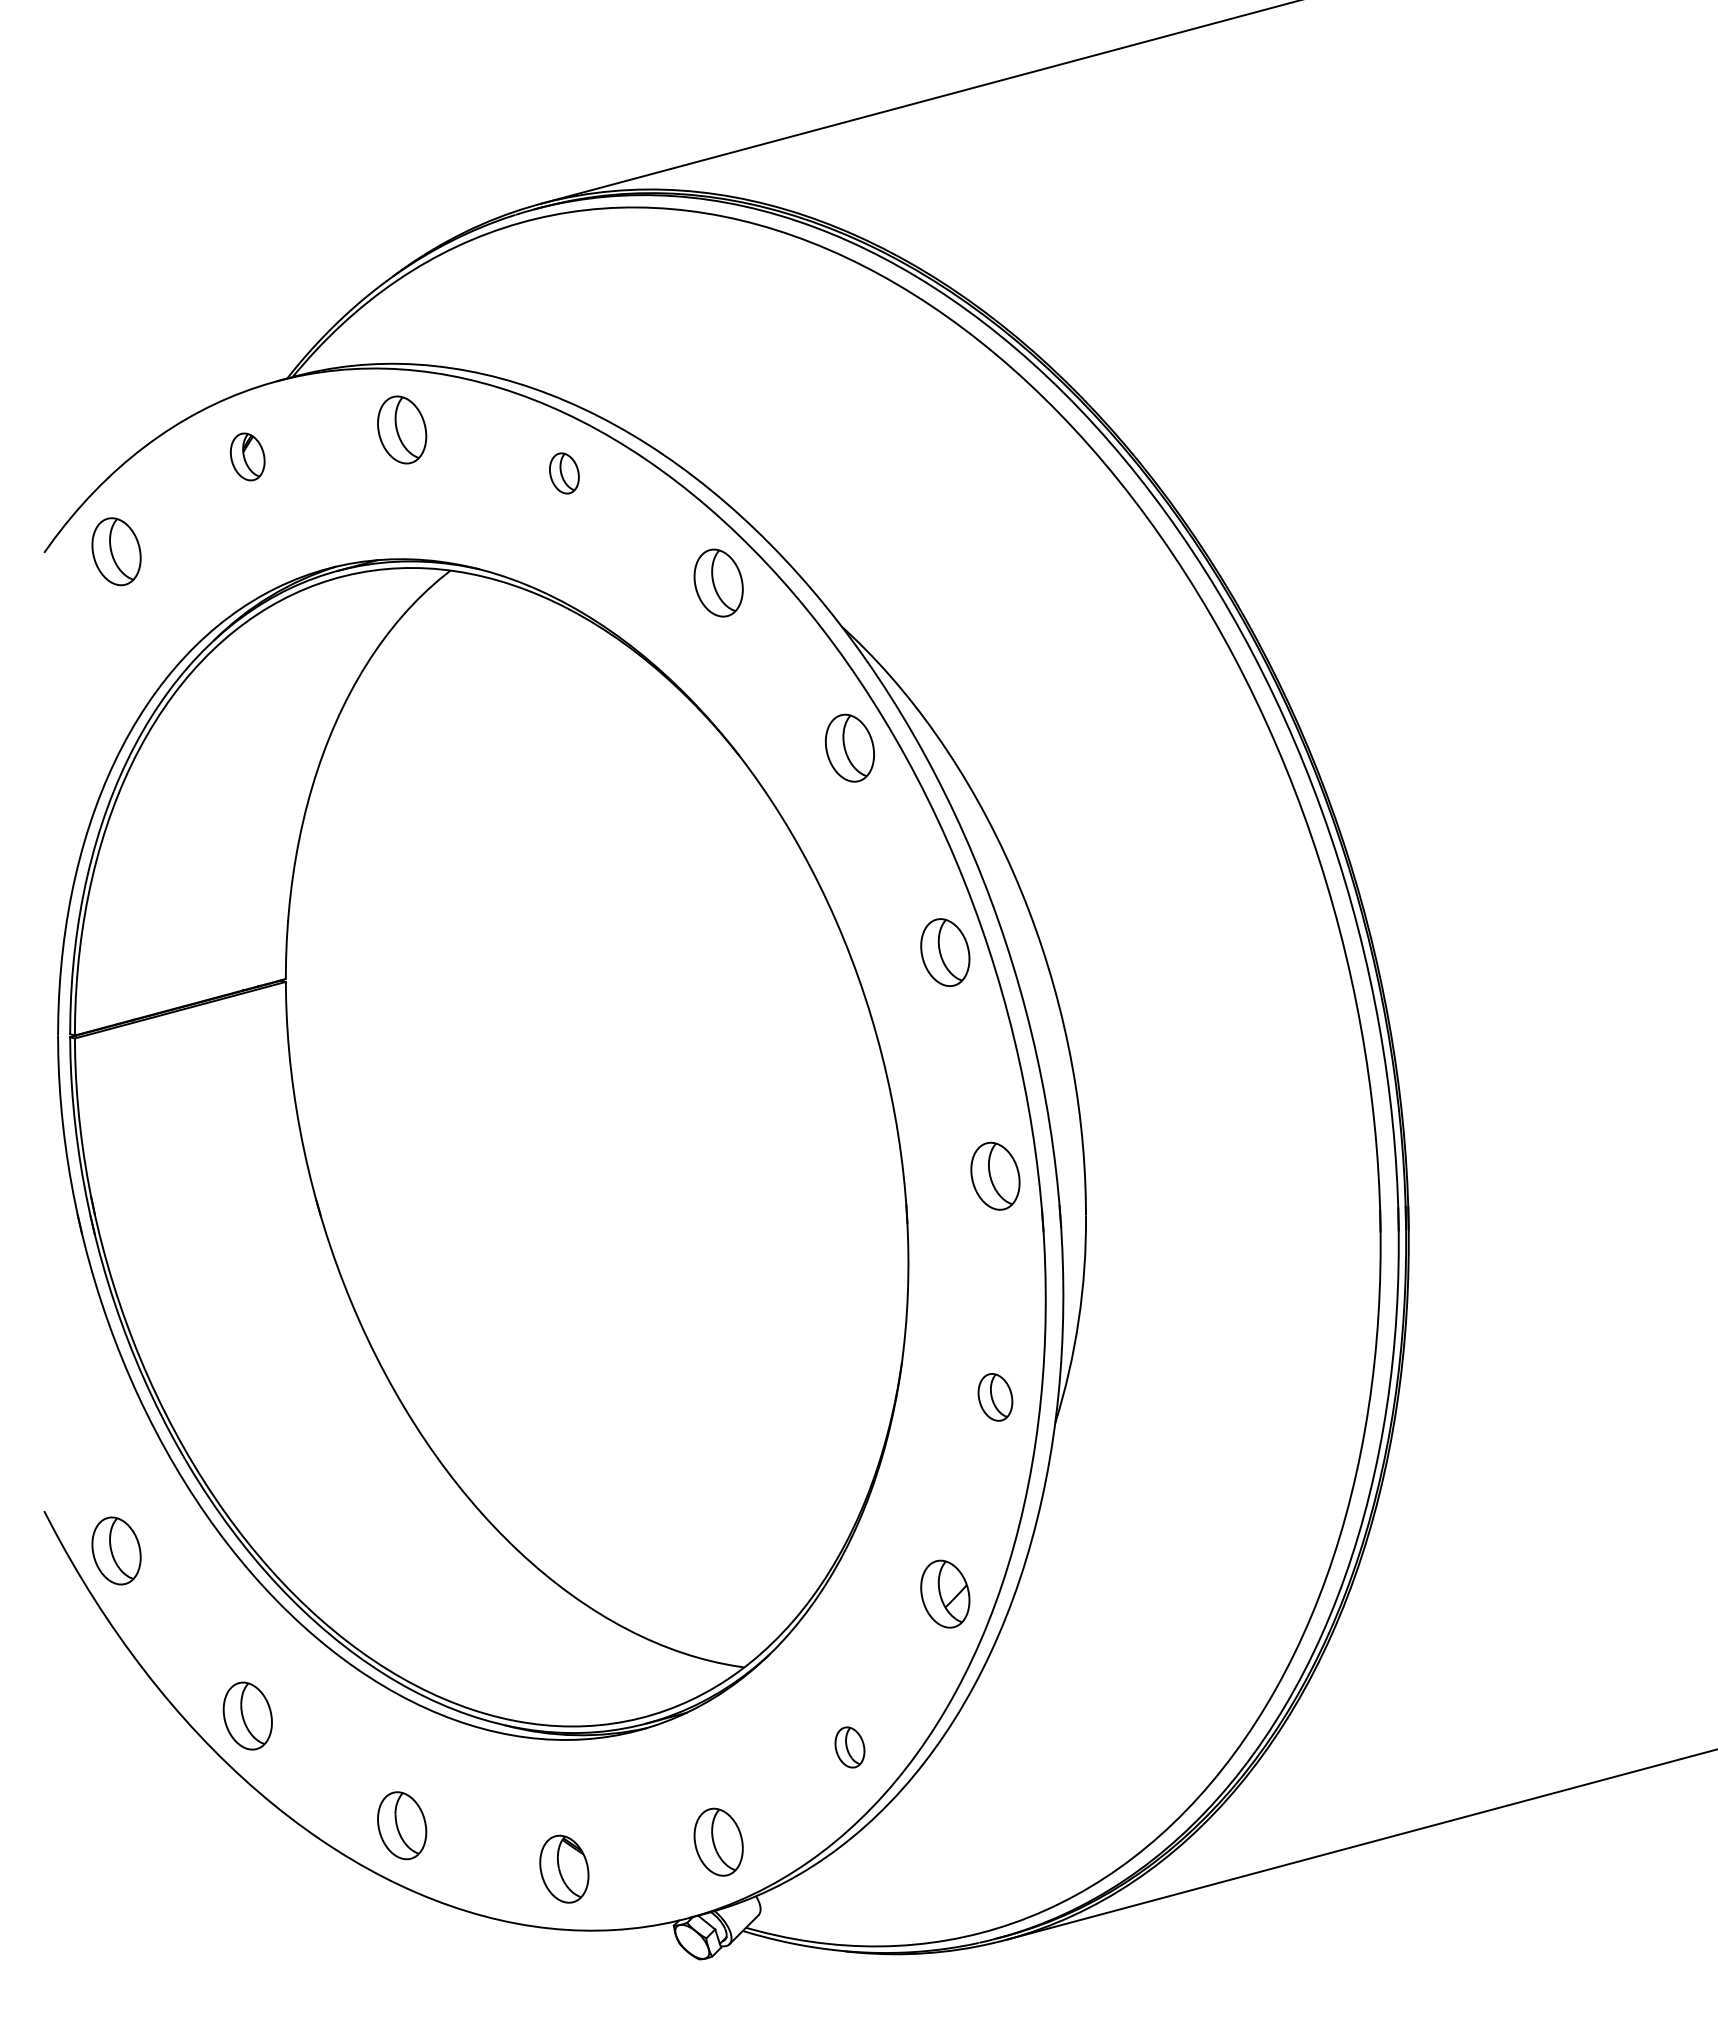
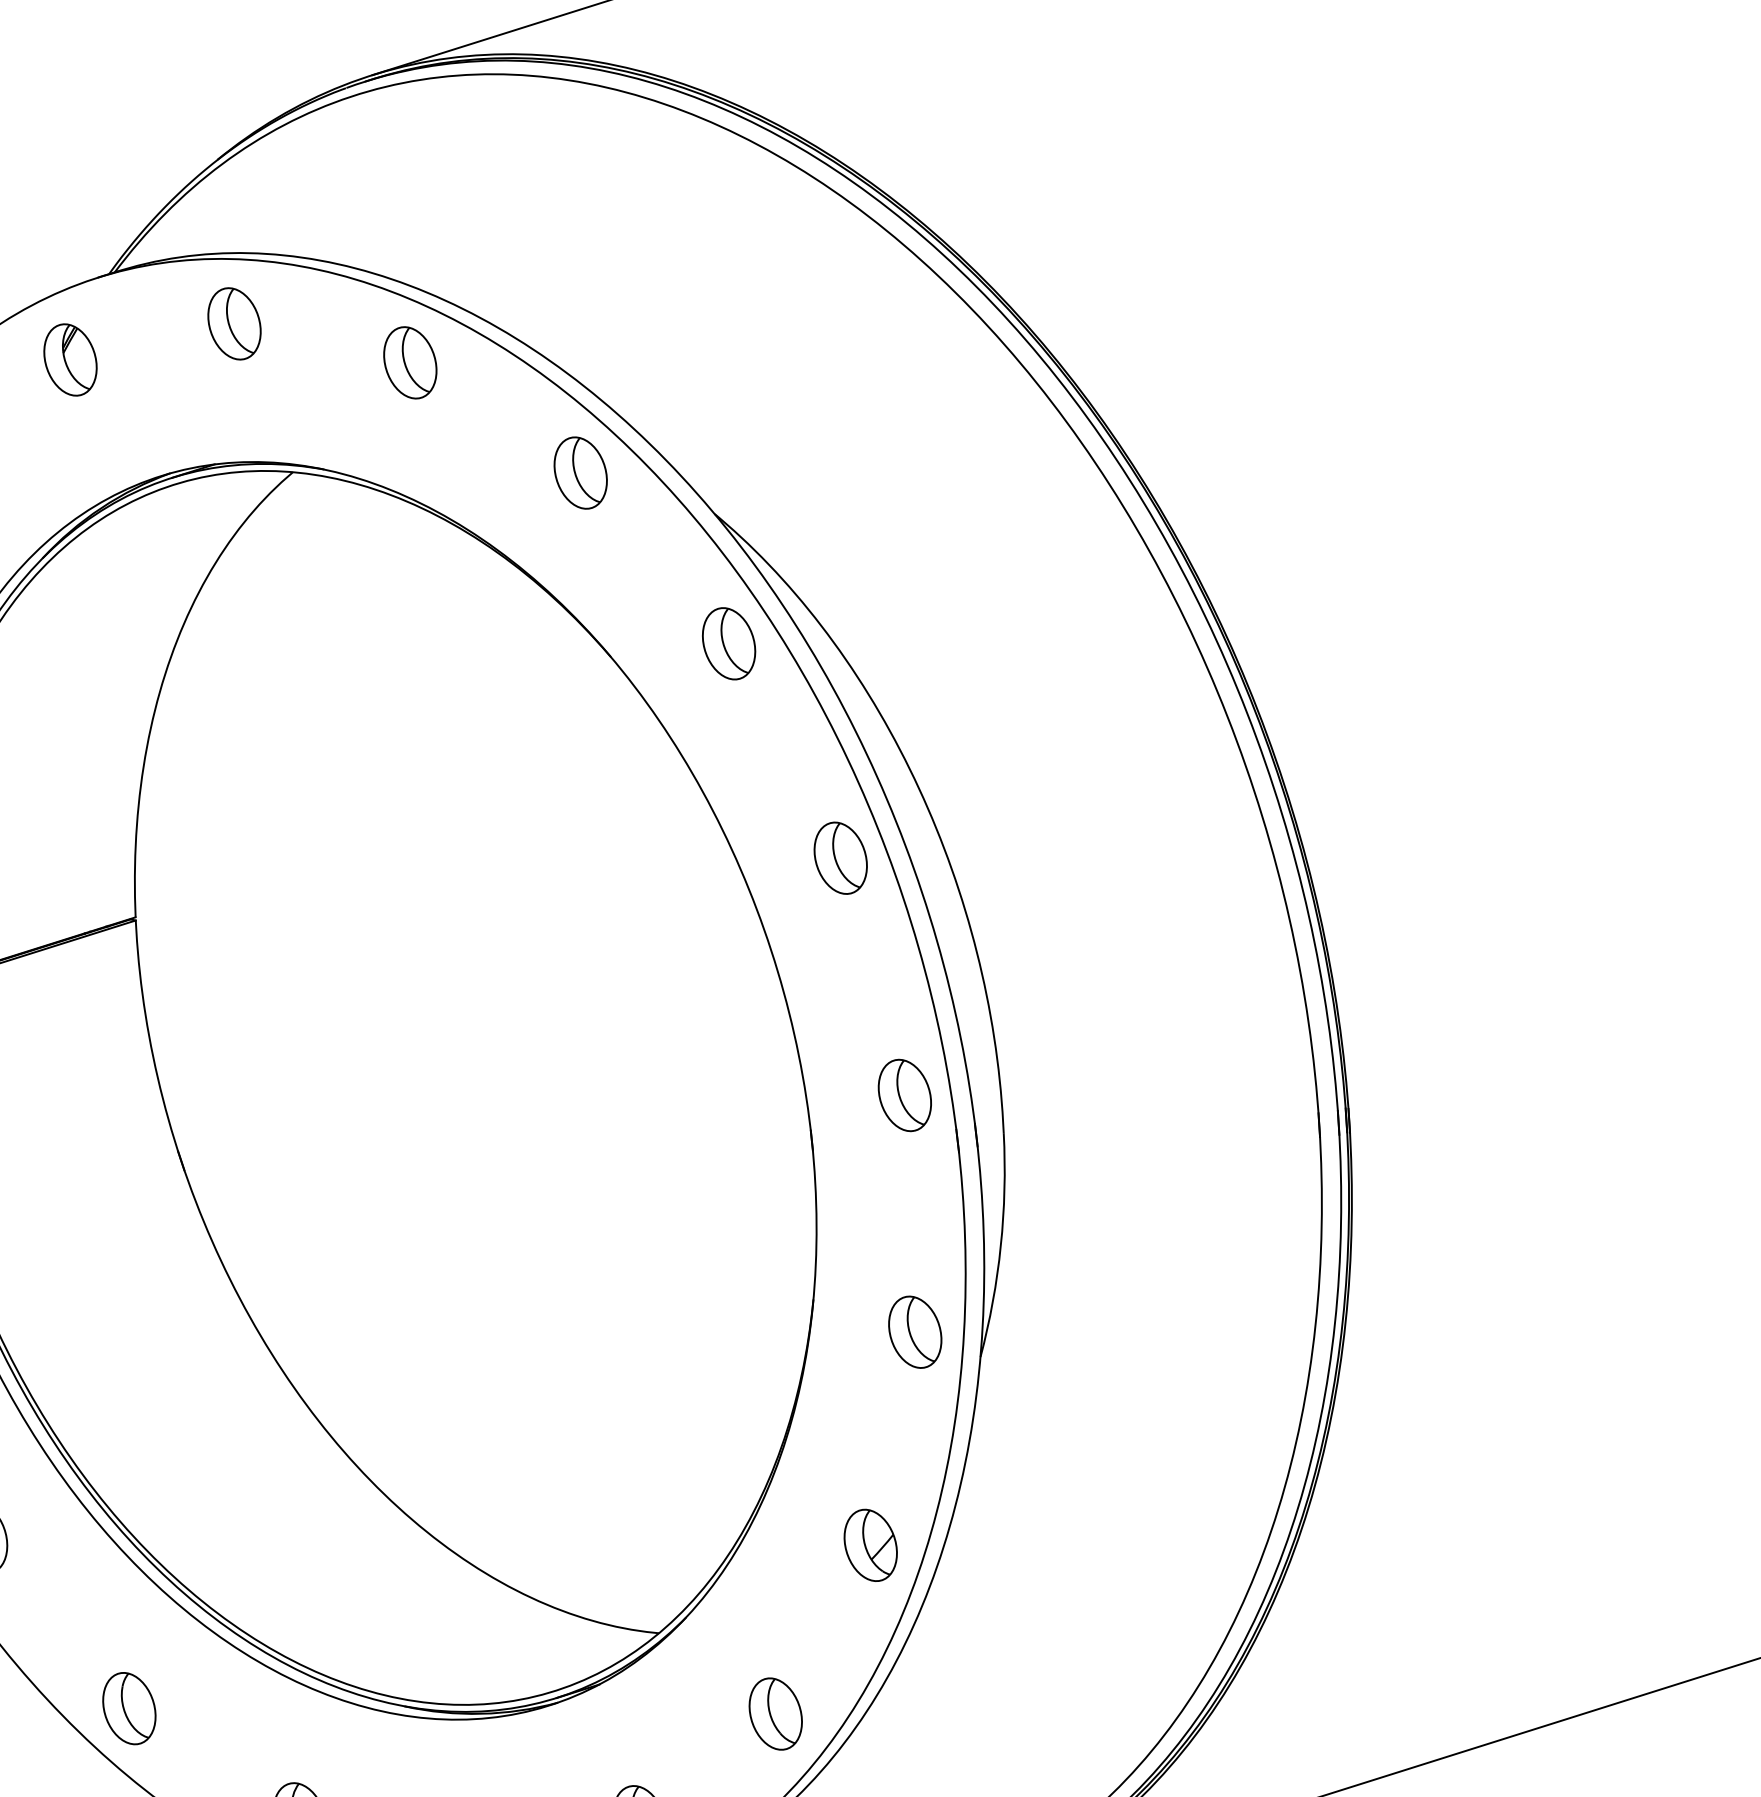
part: (247, 456) -> (70, 359), size x1.43
part: (564, 473) -> (410, 362), size x1.67
part: (995, 1397) -> (915, 1332), size x1.43
part: (849, 1747) -> (775, 1714), size x1.67

